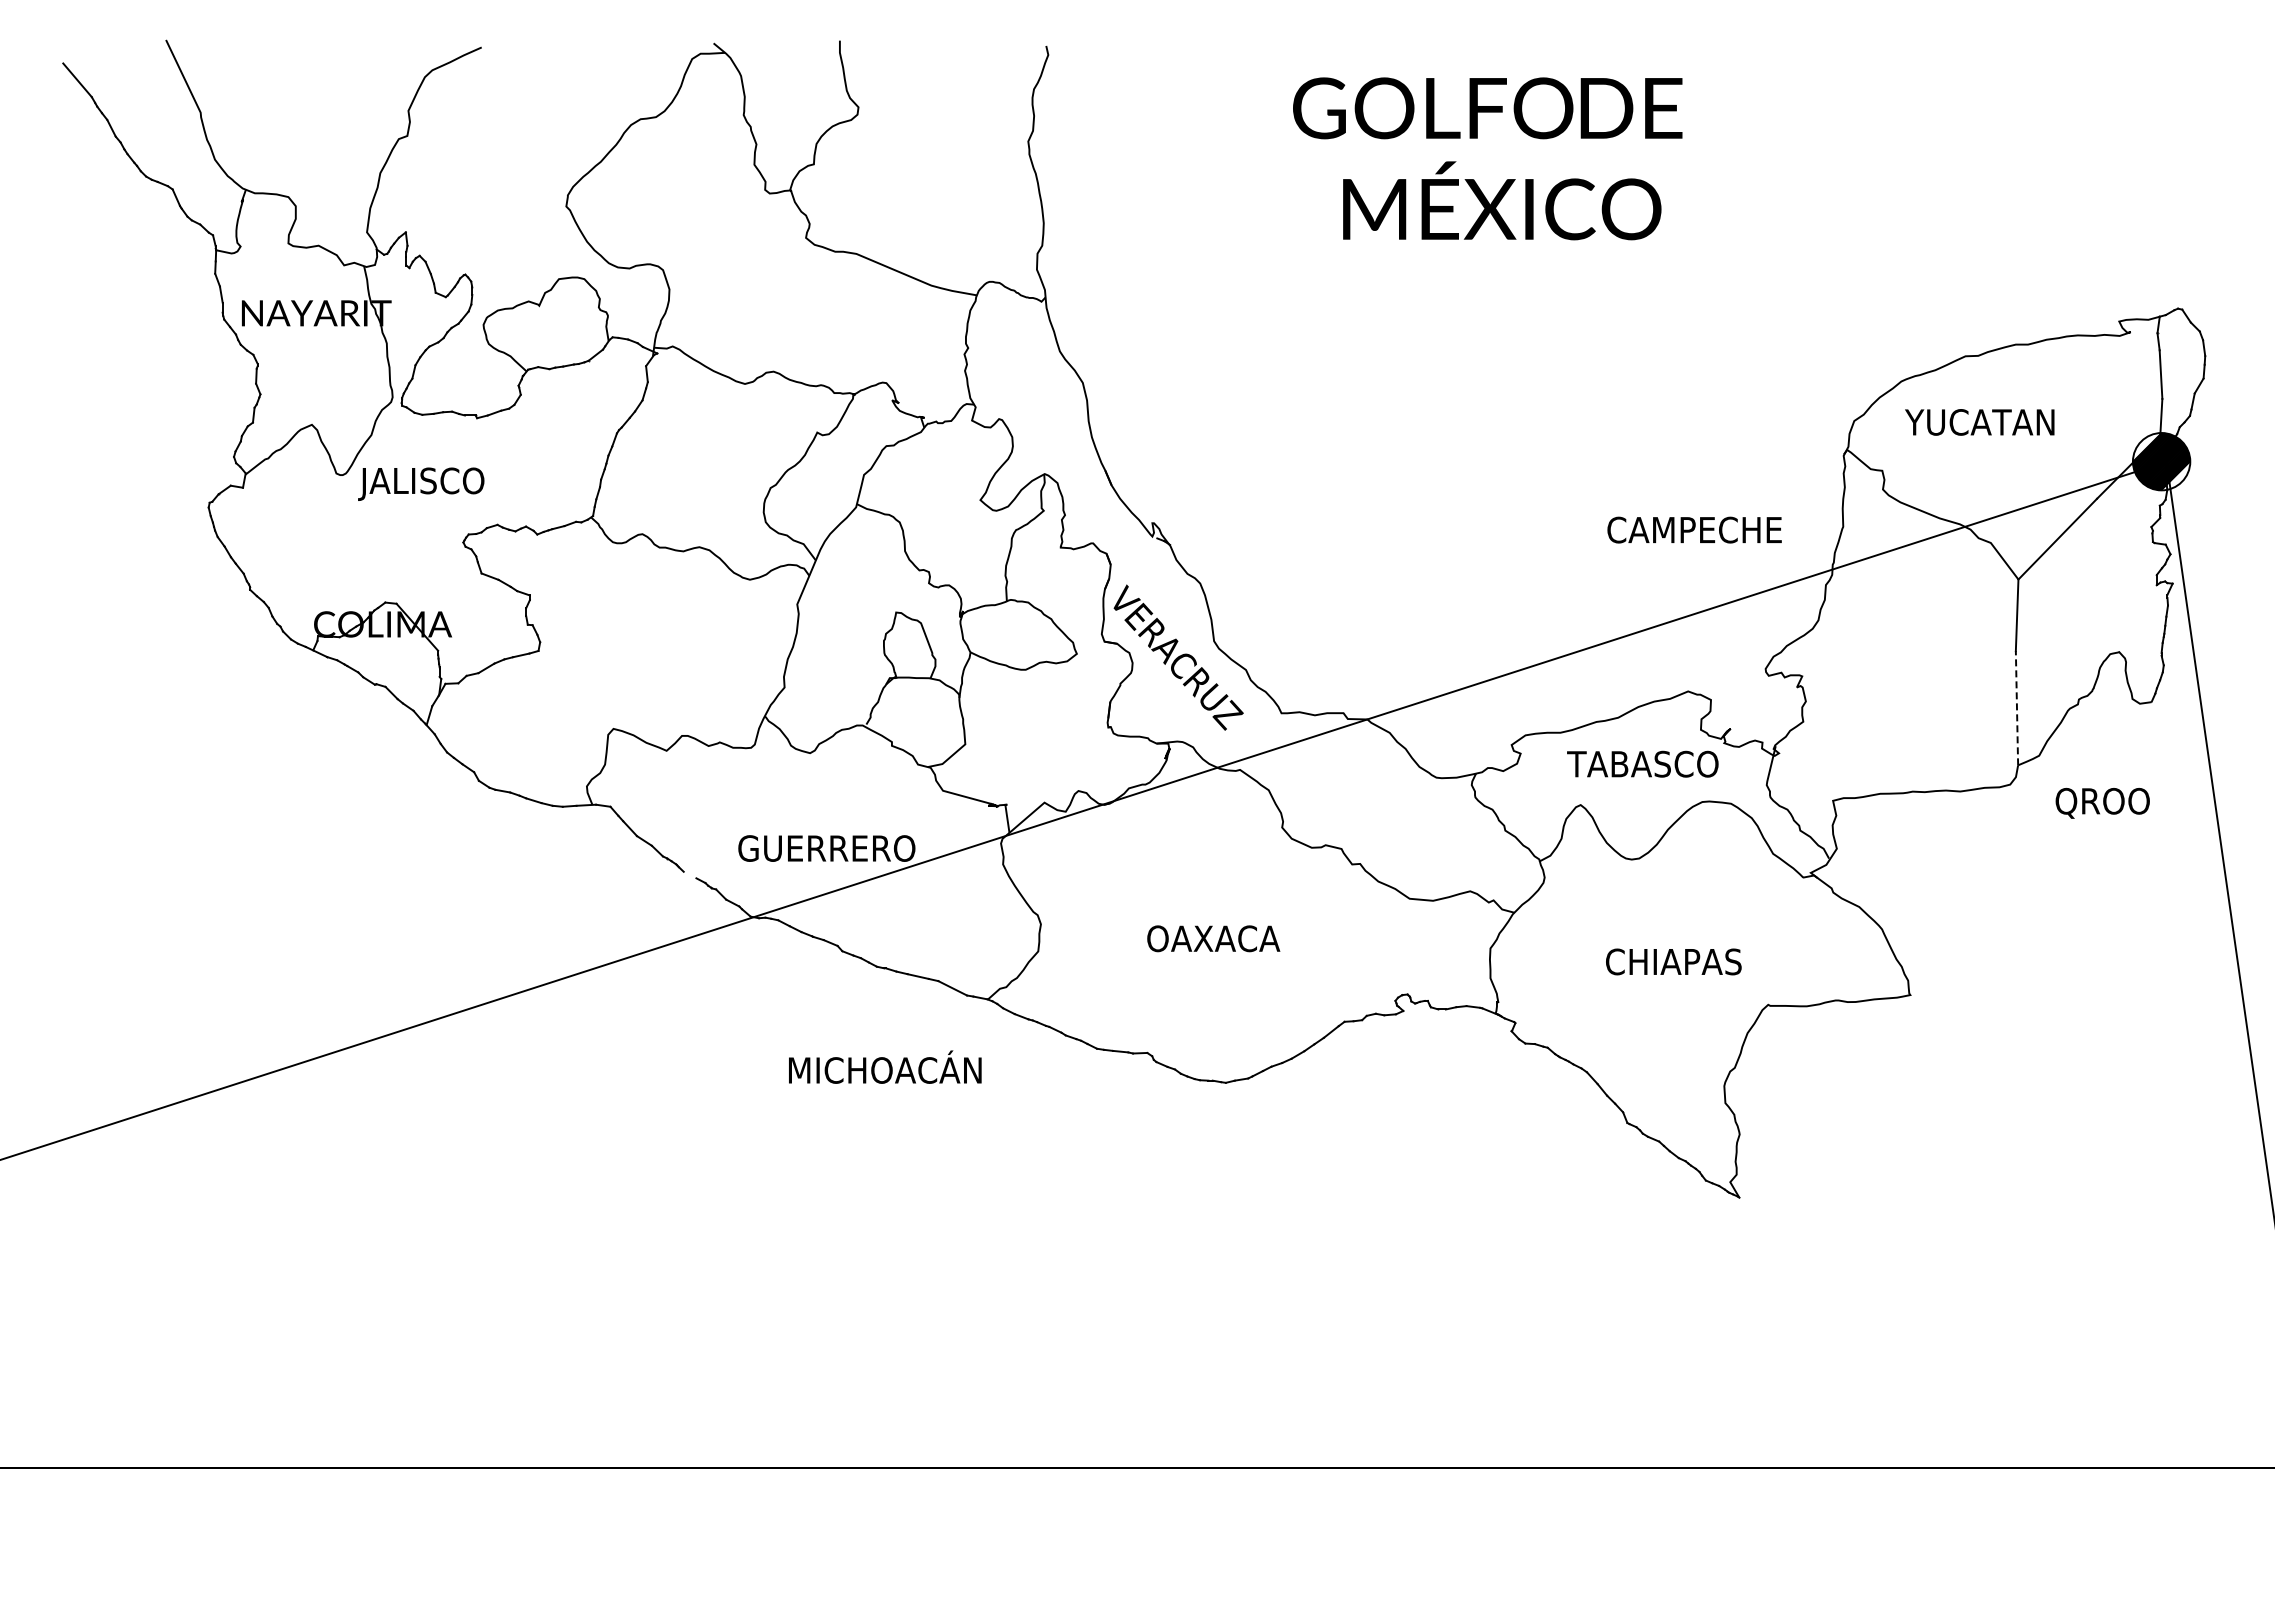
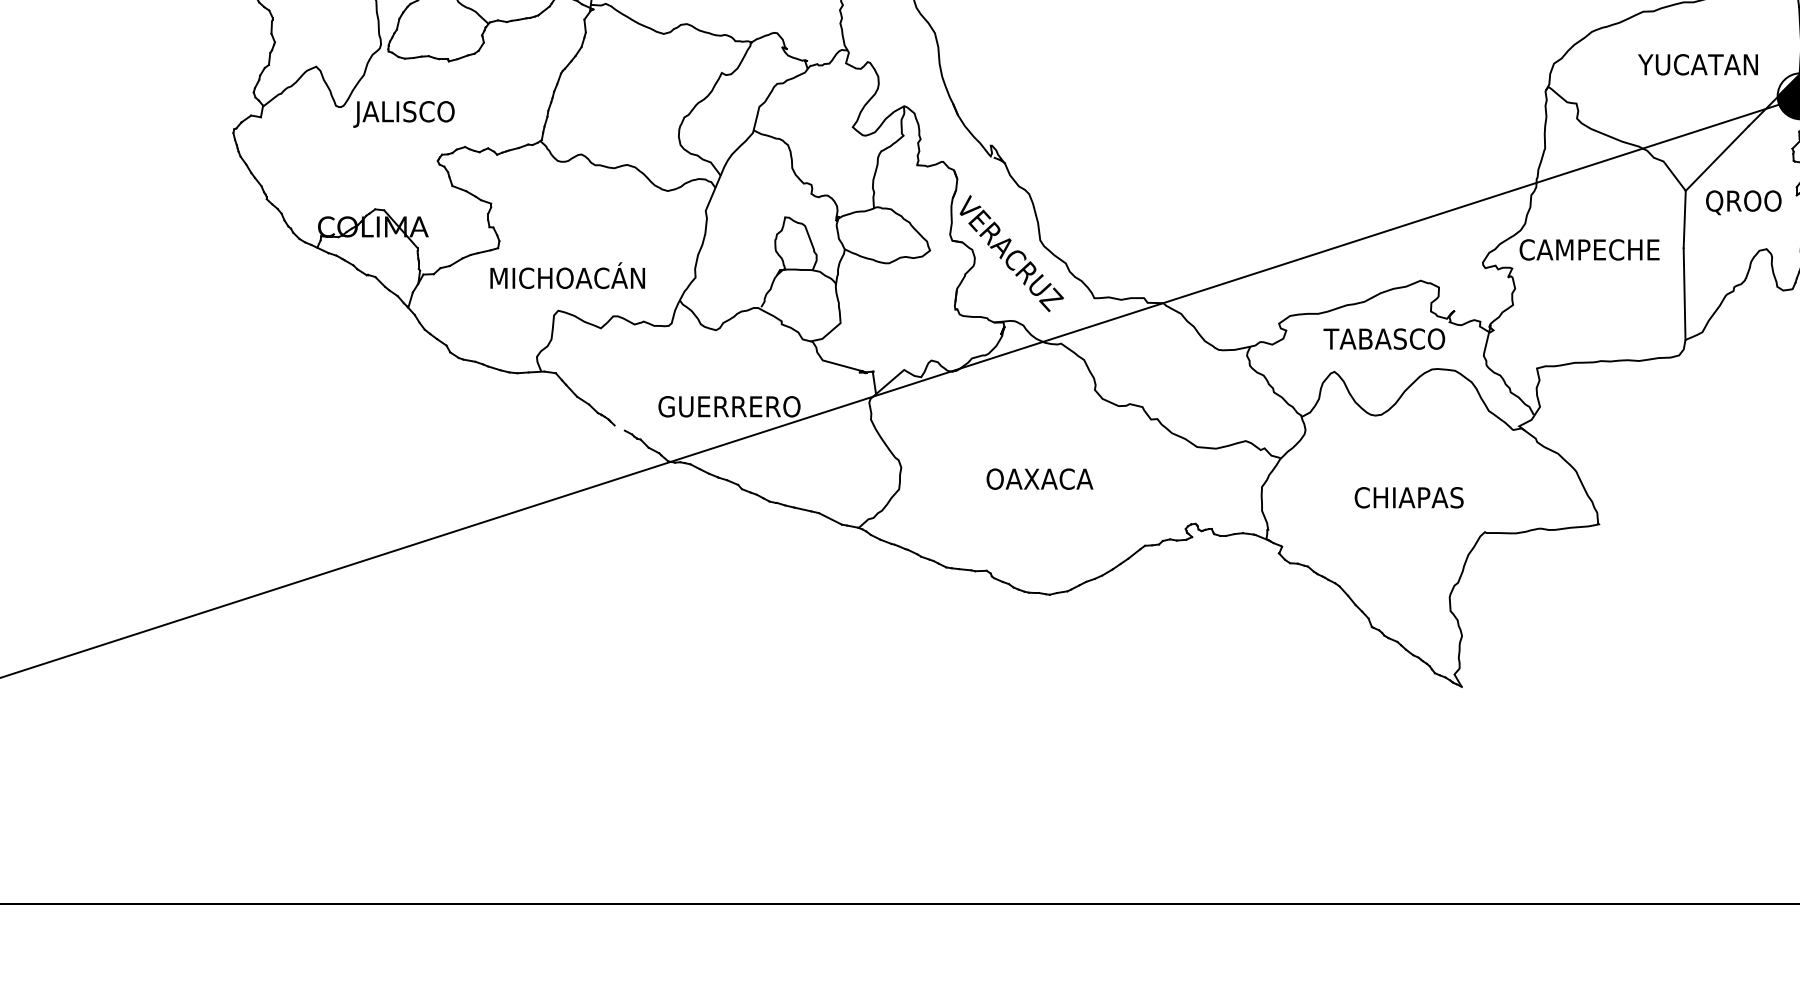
text: (1979, 422) -> (1697, 64), moved
text: (1694, 529) -> (1589, 249), moved
line: (2016, 707) -> (1684, 293), dashed -> solid
text: (2102, 802) -> (1743, 202), moved
text: (885, 1066) -> (567, 275), moved

